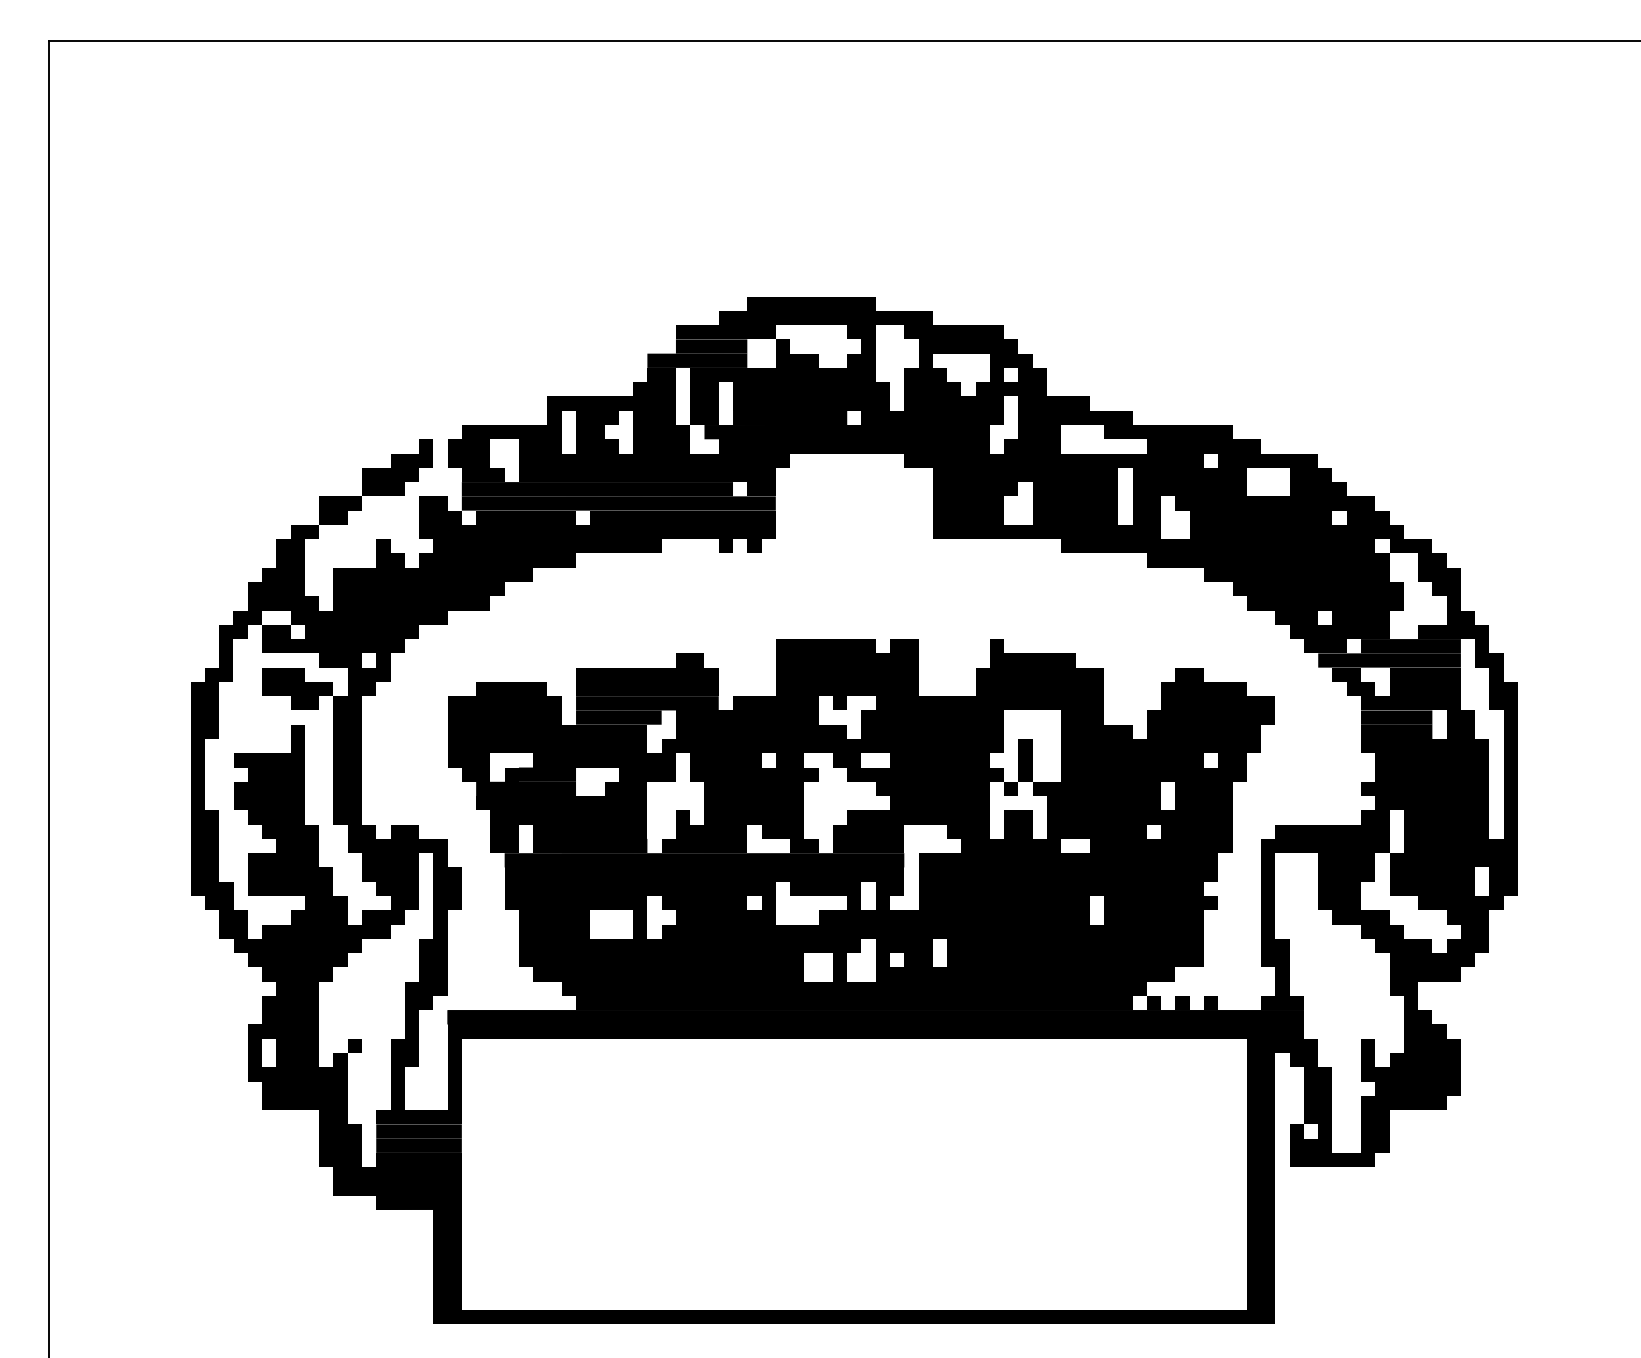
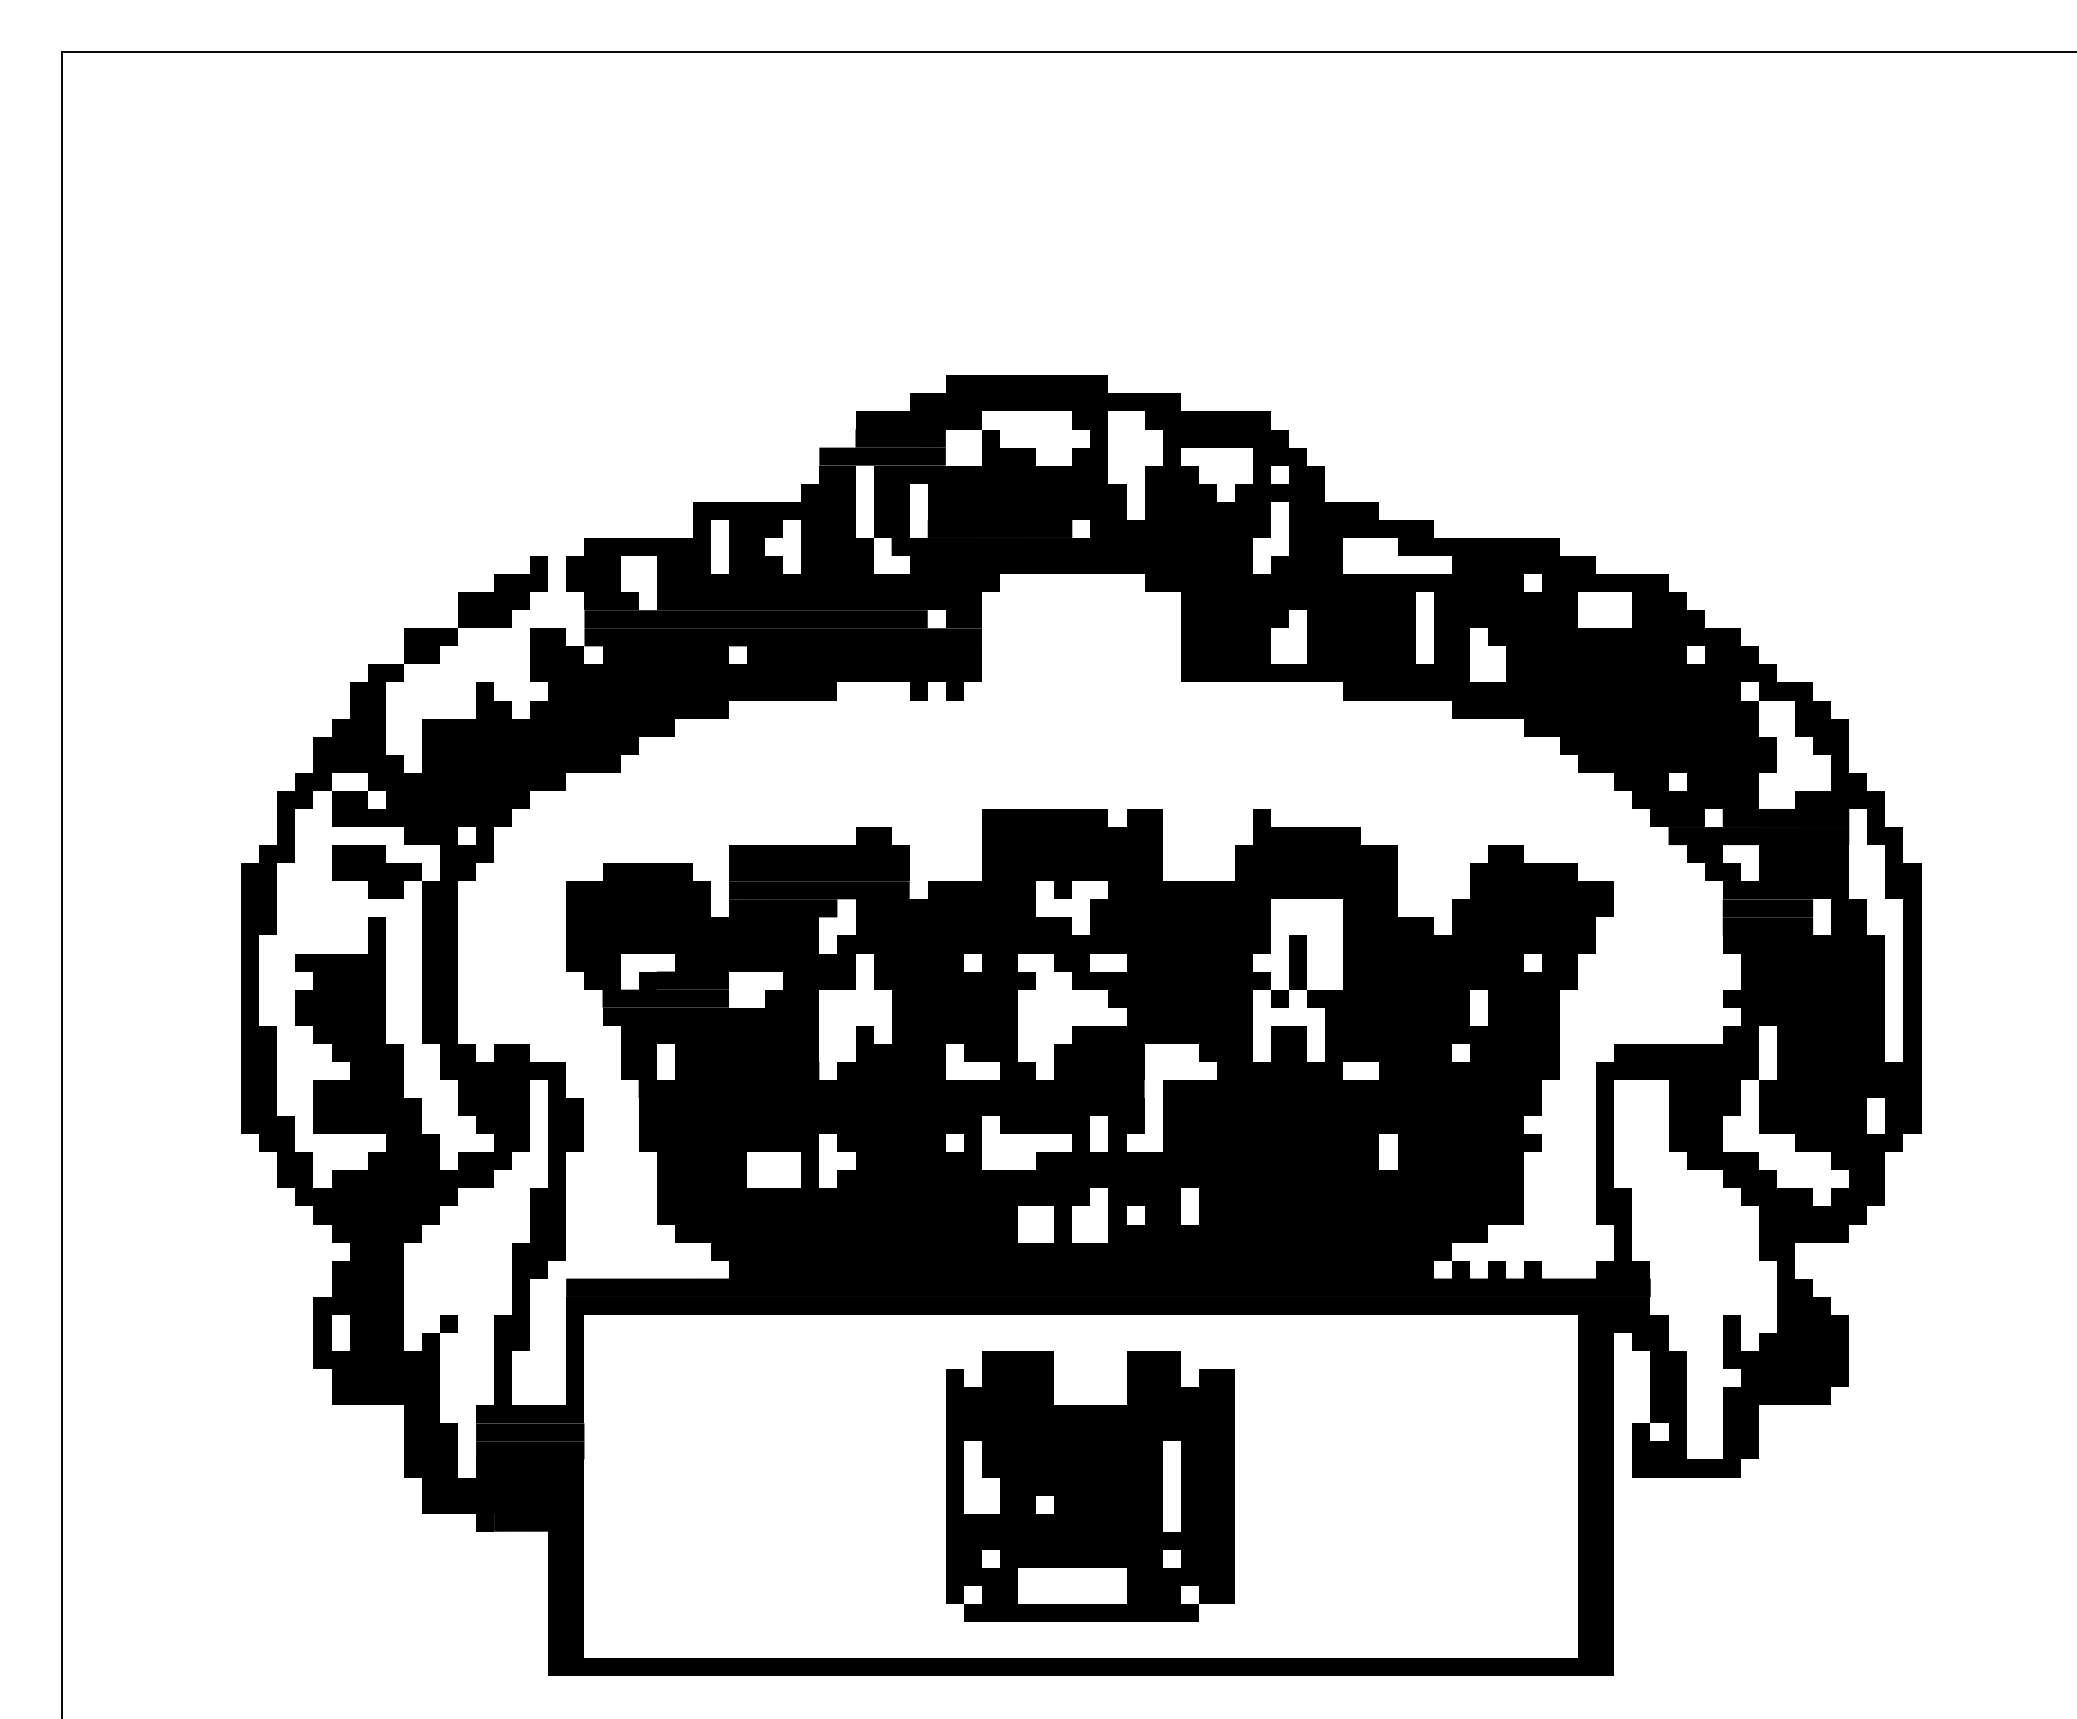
part: (861, 1174) -> (1090, 1486), added

